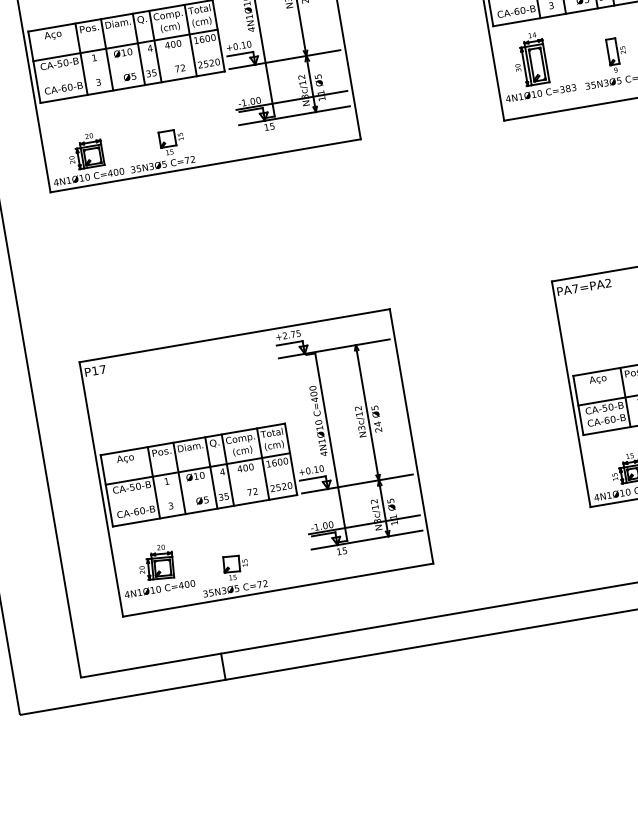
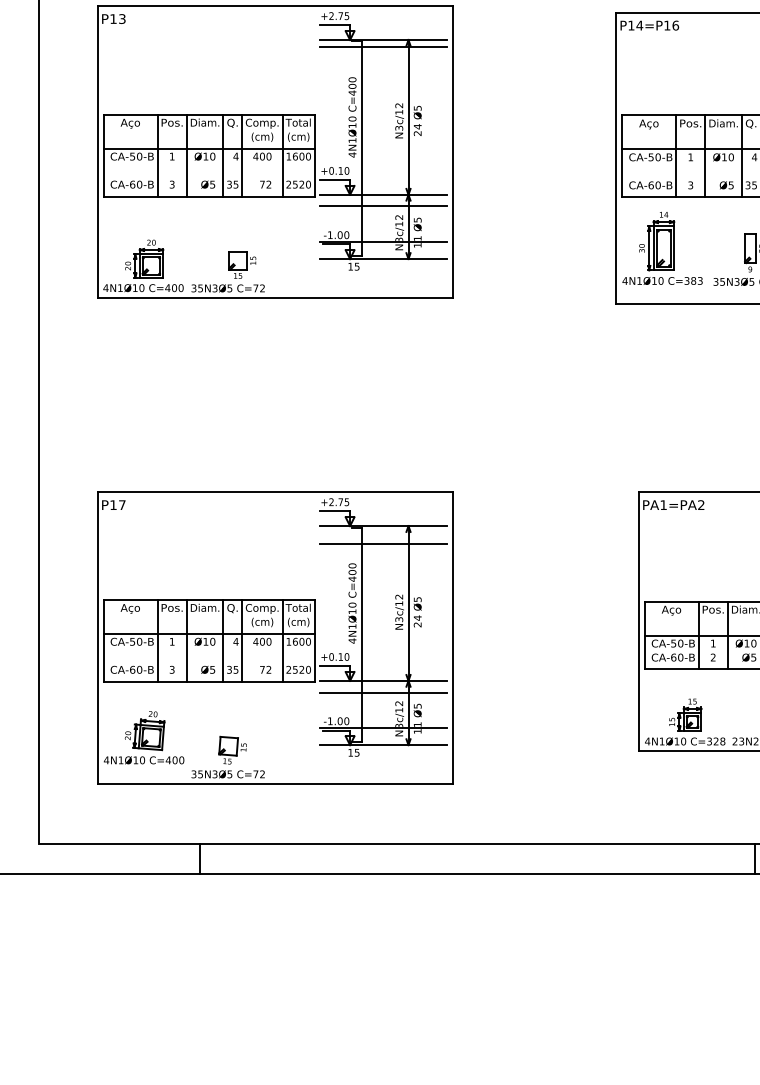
line: (286, 69) -> (383, 206), added
text: (575, 288) -> (663, 504), PA7=PA2 -> PA1=PA2
line: (336, 364) -> (383, 543), added
line: (358, 494) -> (383, 692), added

